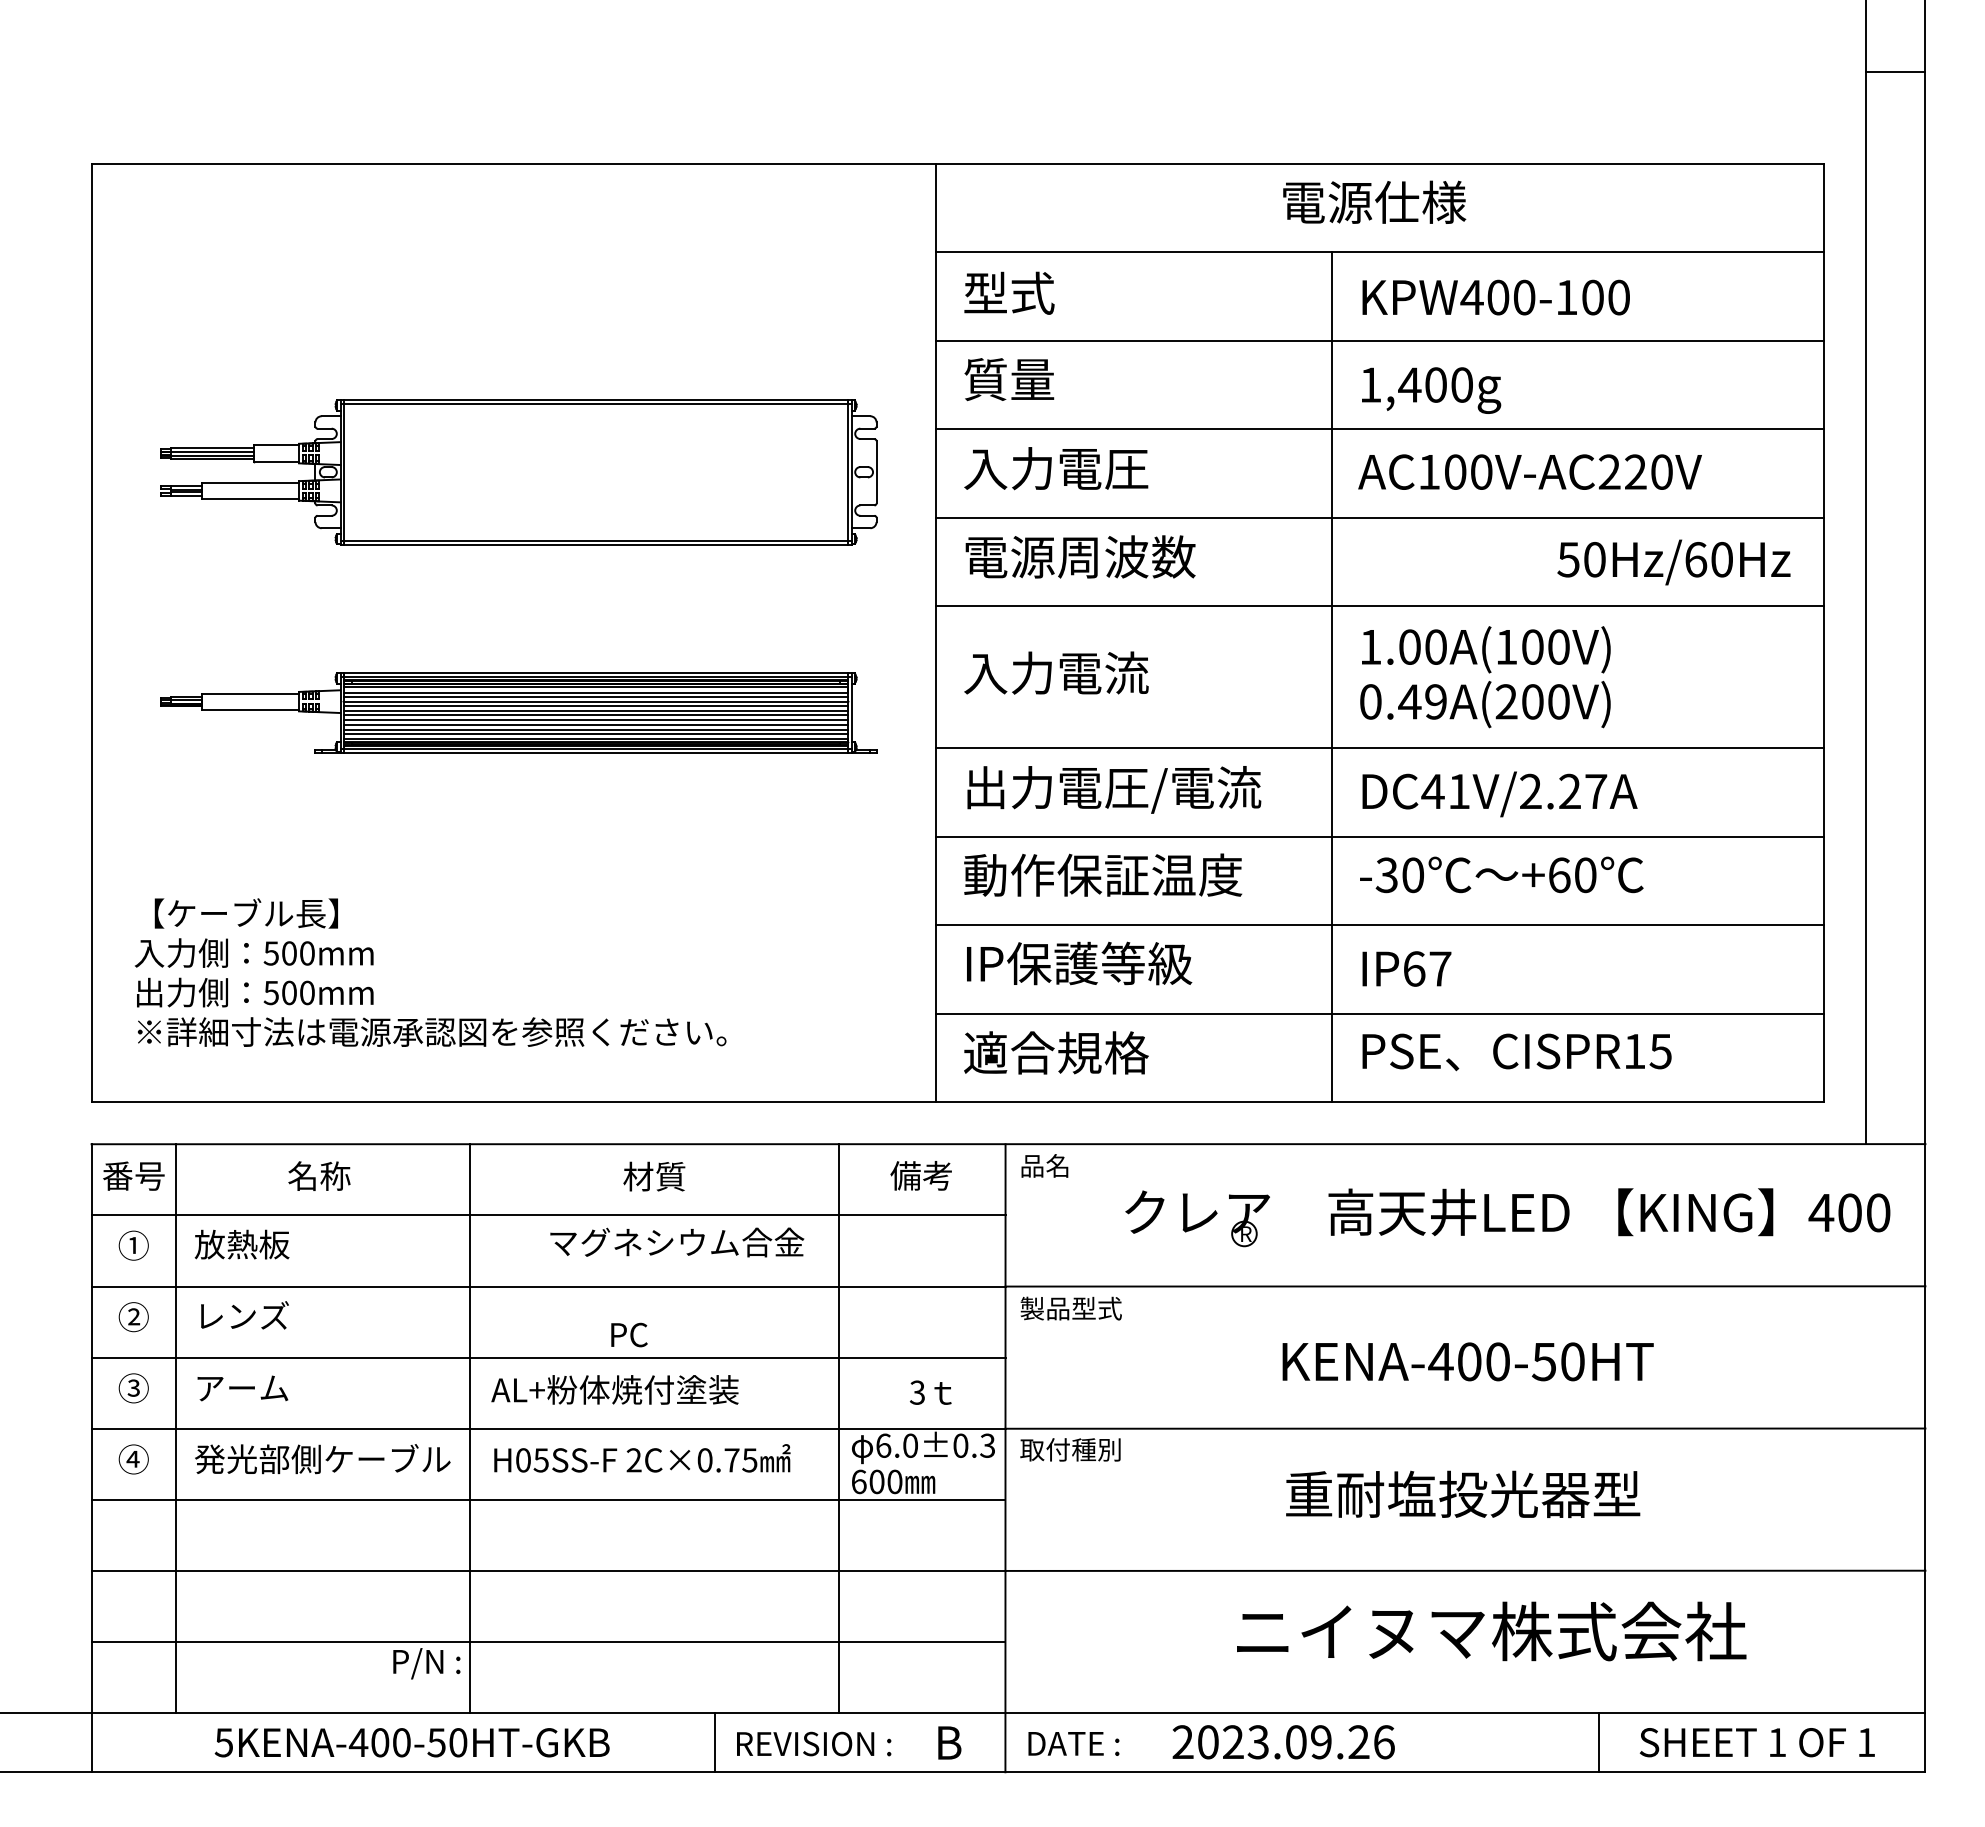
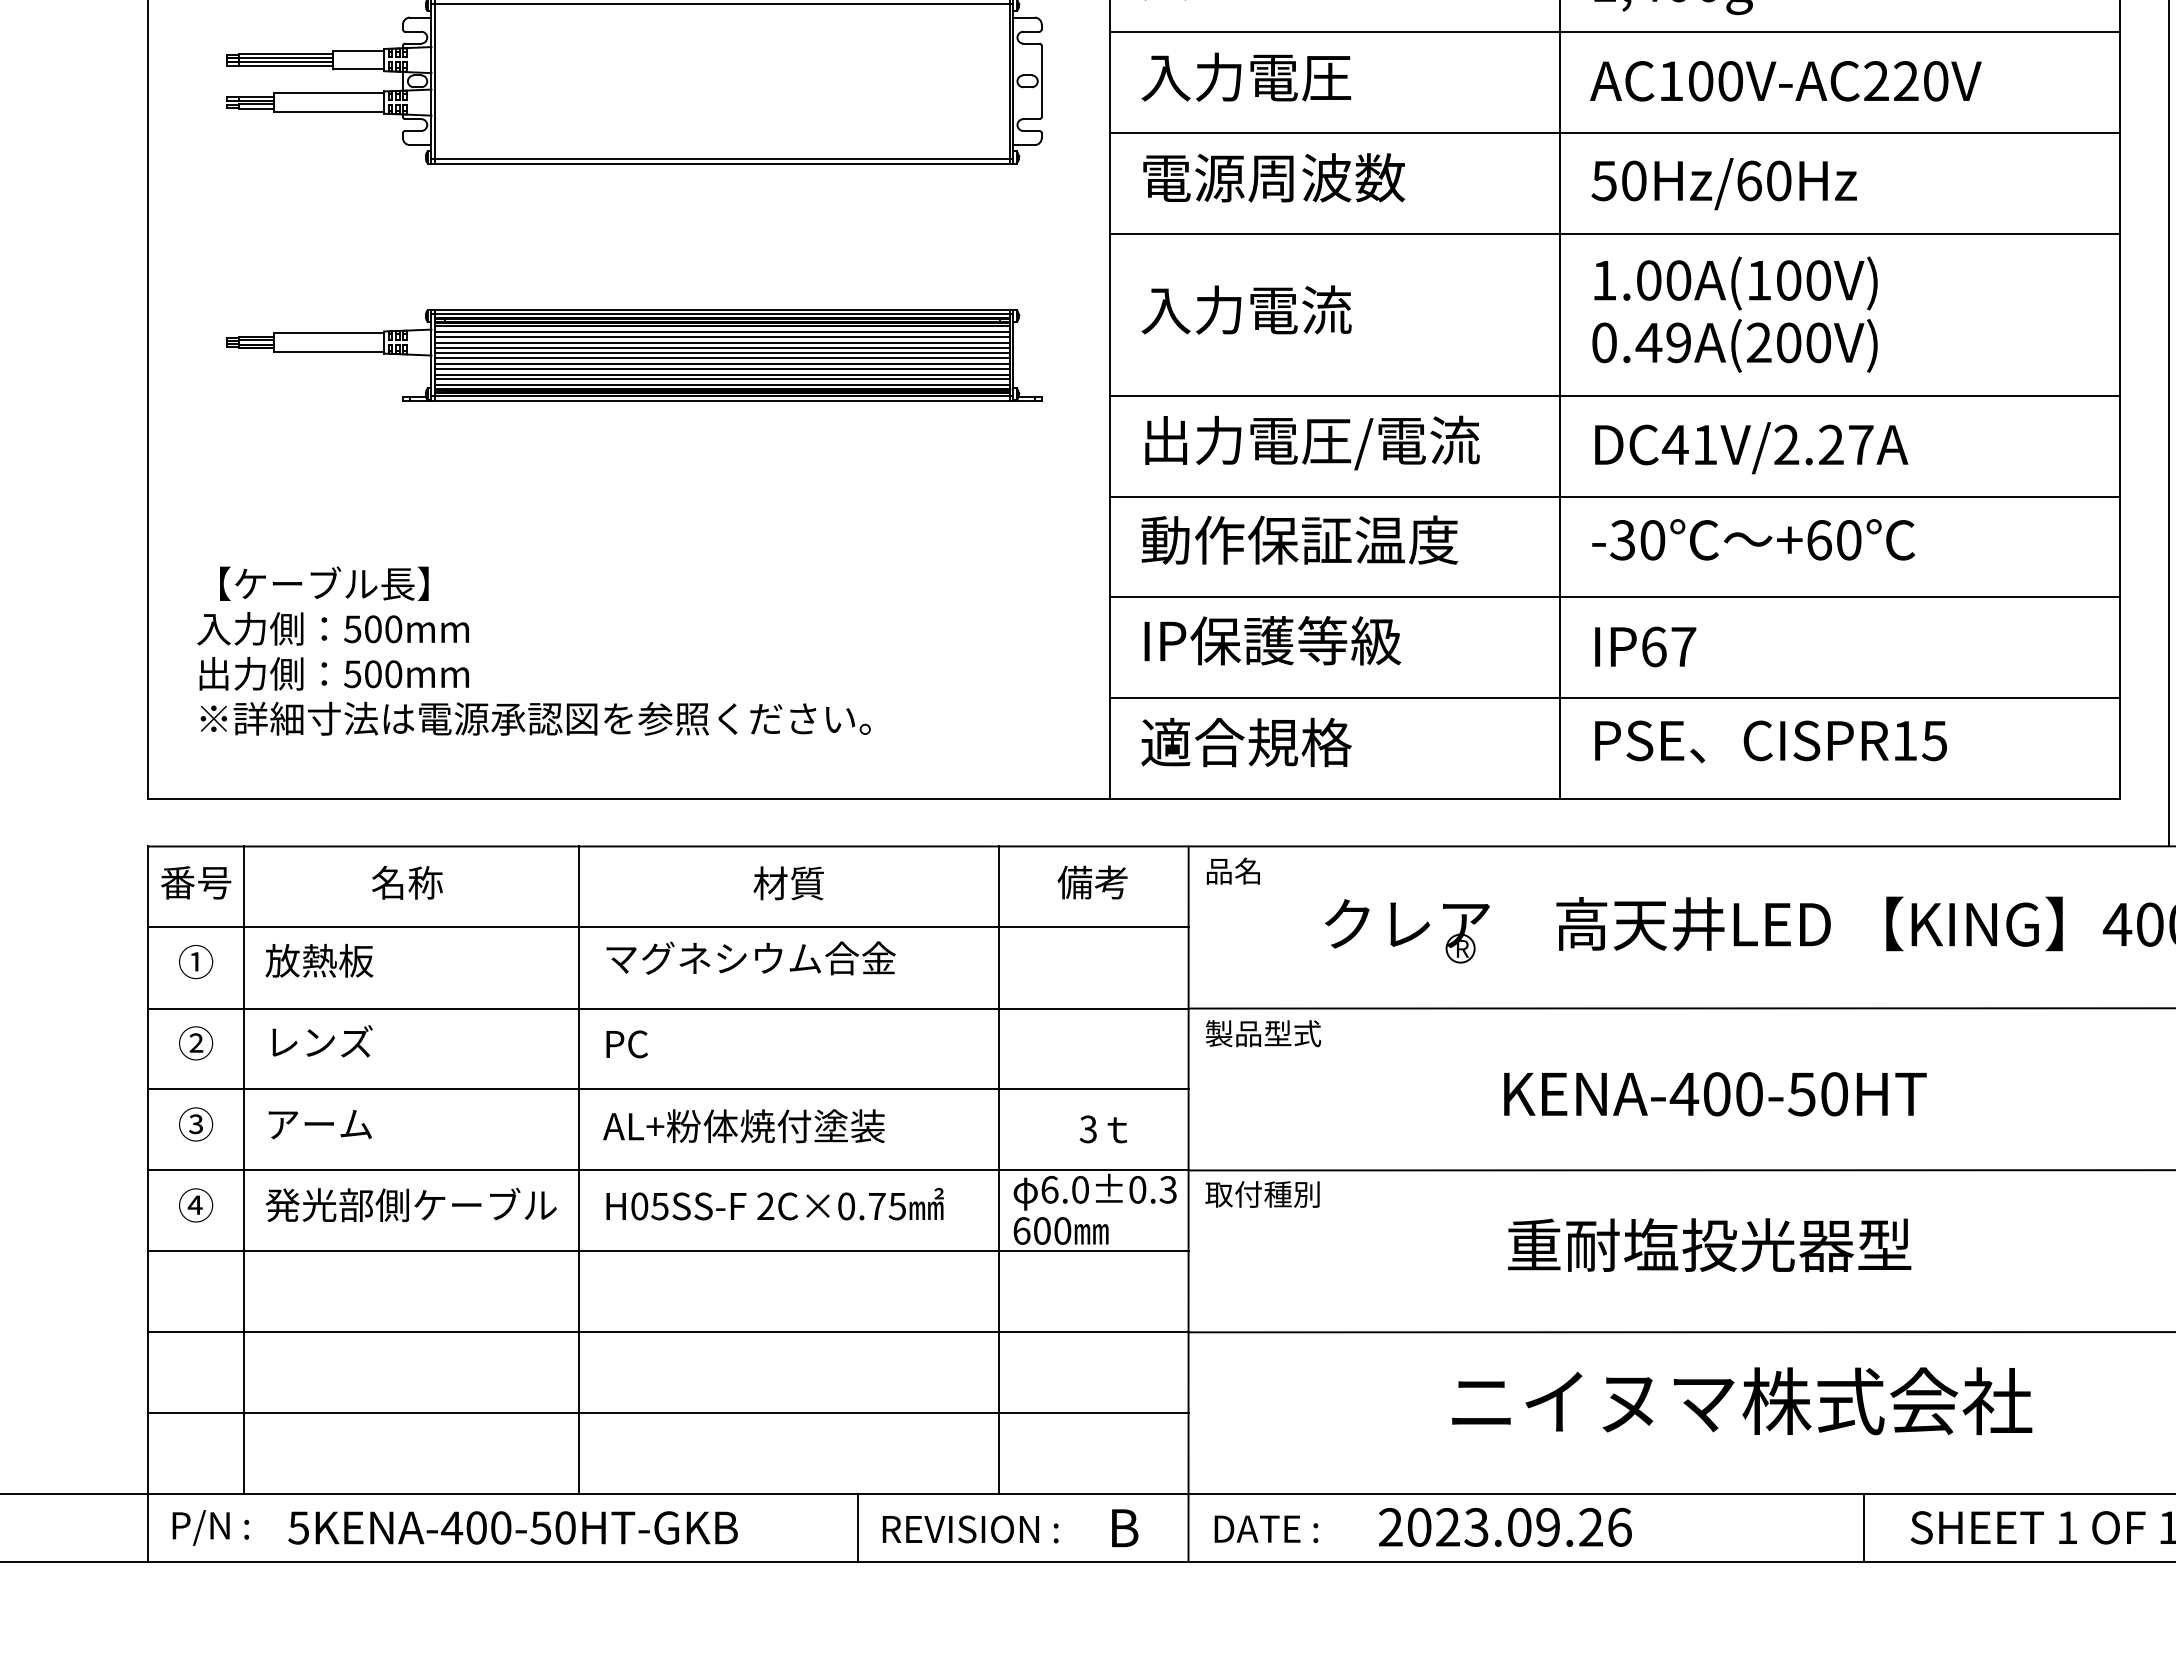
text: (1673, 562) -> (1723, 184), moved
text: (677, 1242) -> (751, 958), moved
text: (629, 1334) -> (627, 1043), moved
text: (426, 1663) -> (210, 1527), moved

